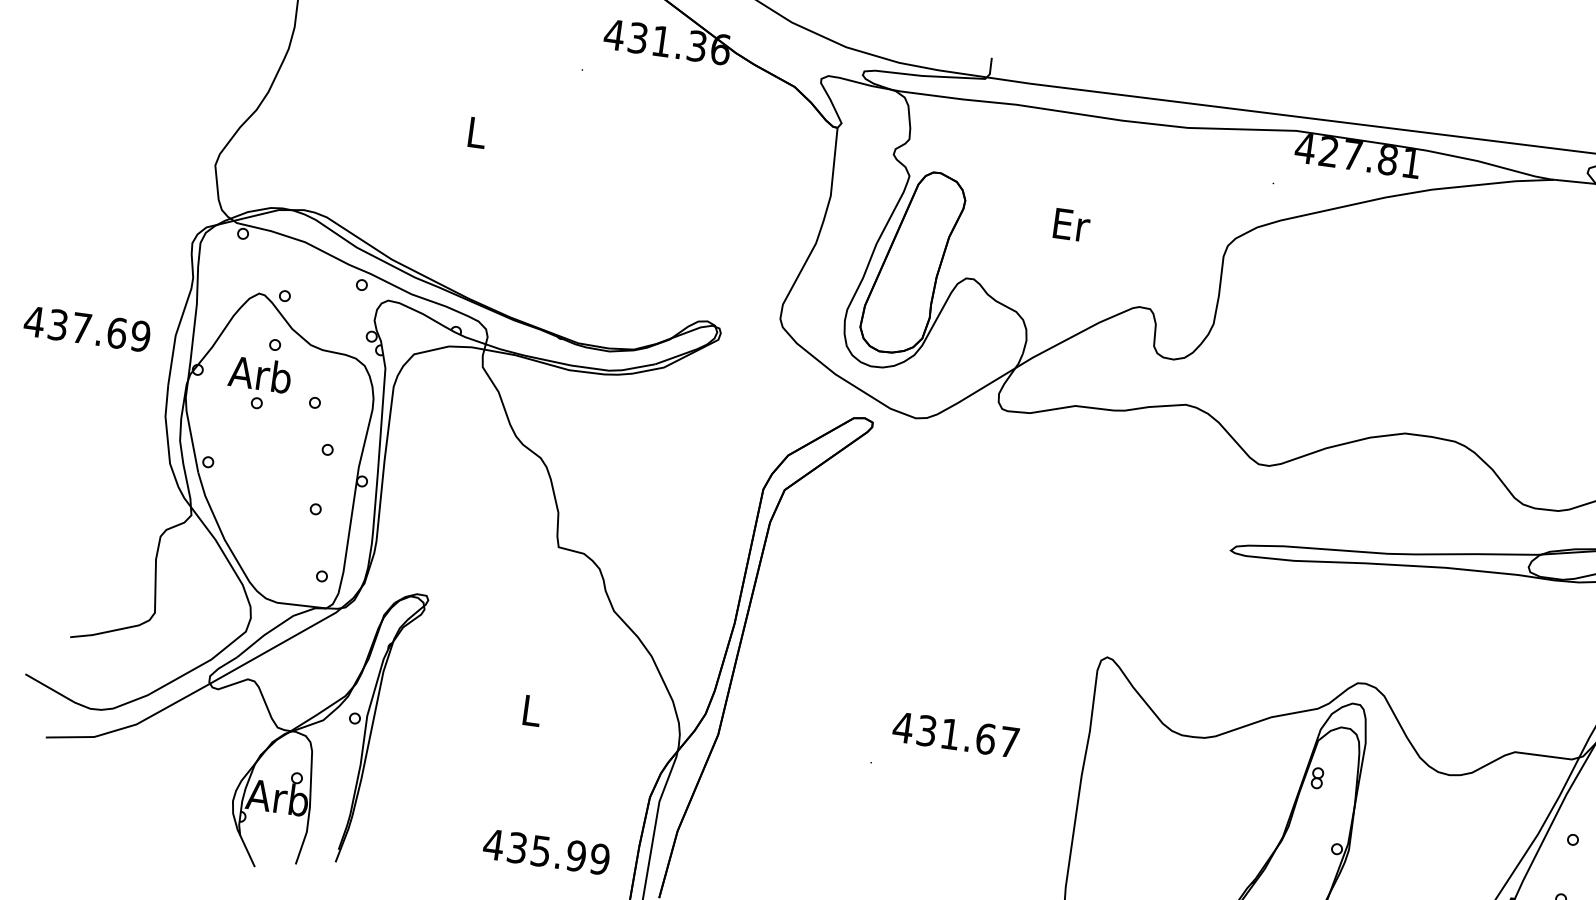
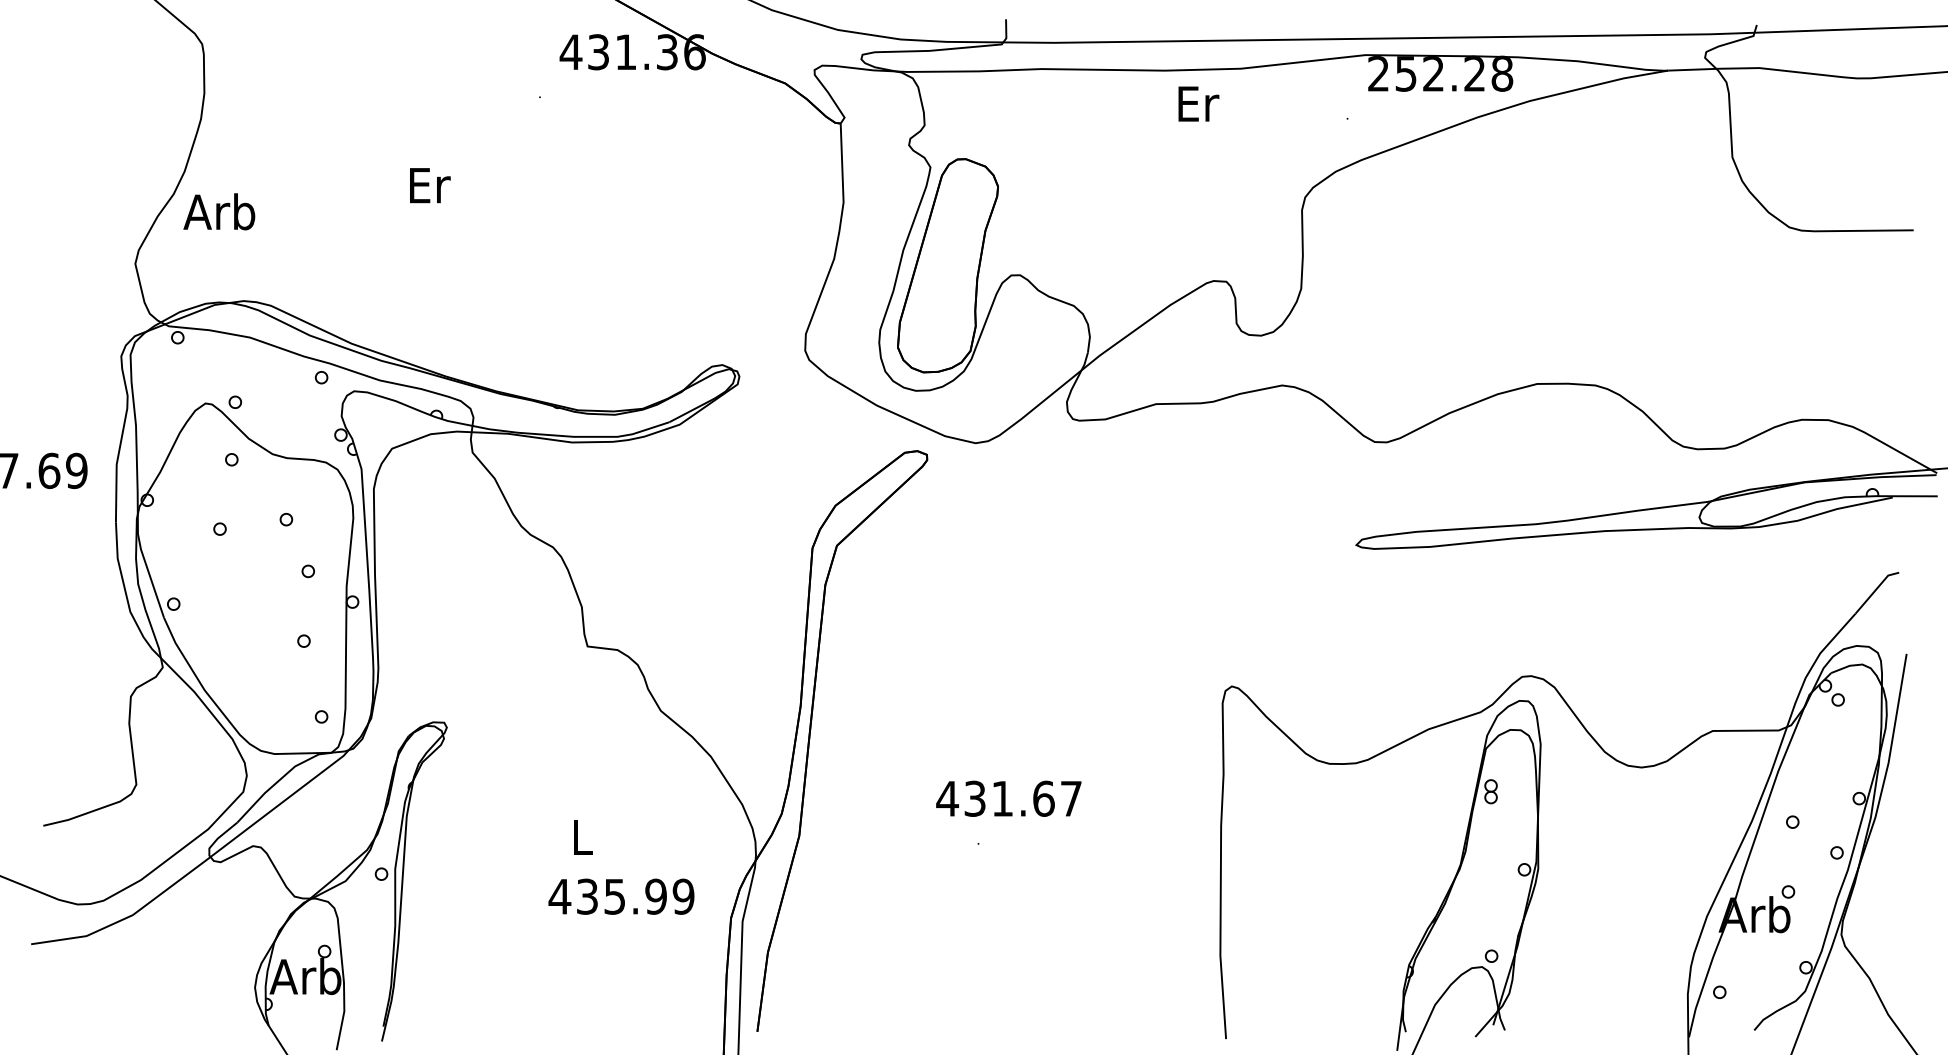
text: (478, 132) -> (430, 185), L -> Er
text: (1358, 155) -> (1440, 73), 427.81 -> 252.28
text: (1071, 224) -> (1198, 103), moved
text: (260, 374) -> (219, 211), moved
text: (955, 734) -> (1008, 798), moved
text: (546, 851) -> (621, 896), moved

